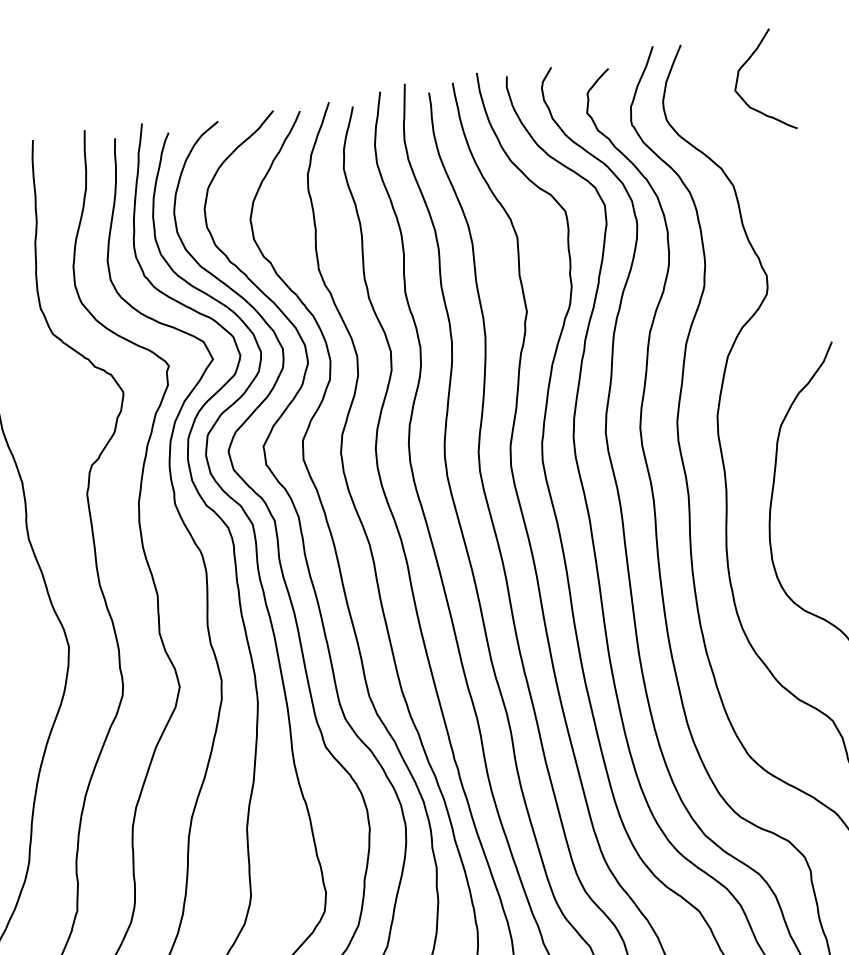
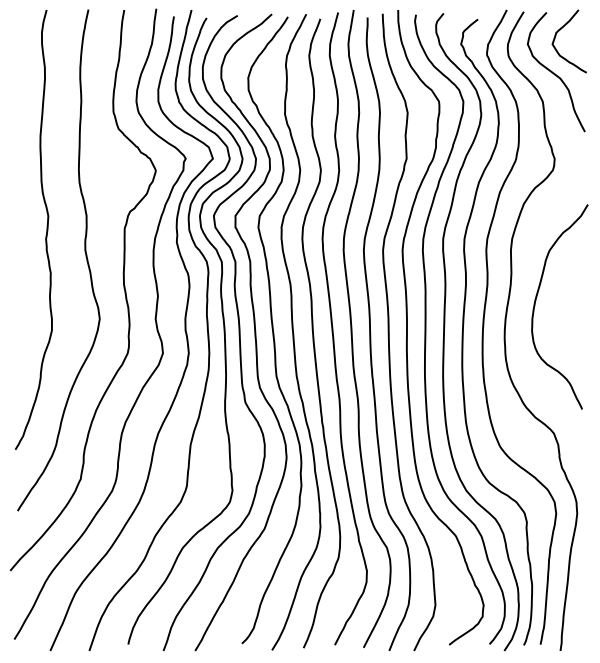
curve: (747, 137) -> (555, 73), added

